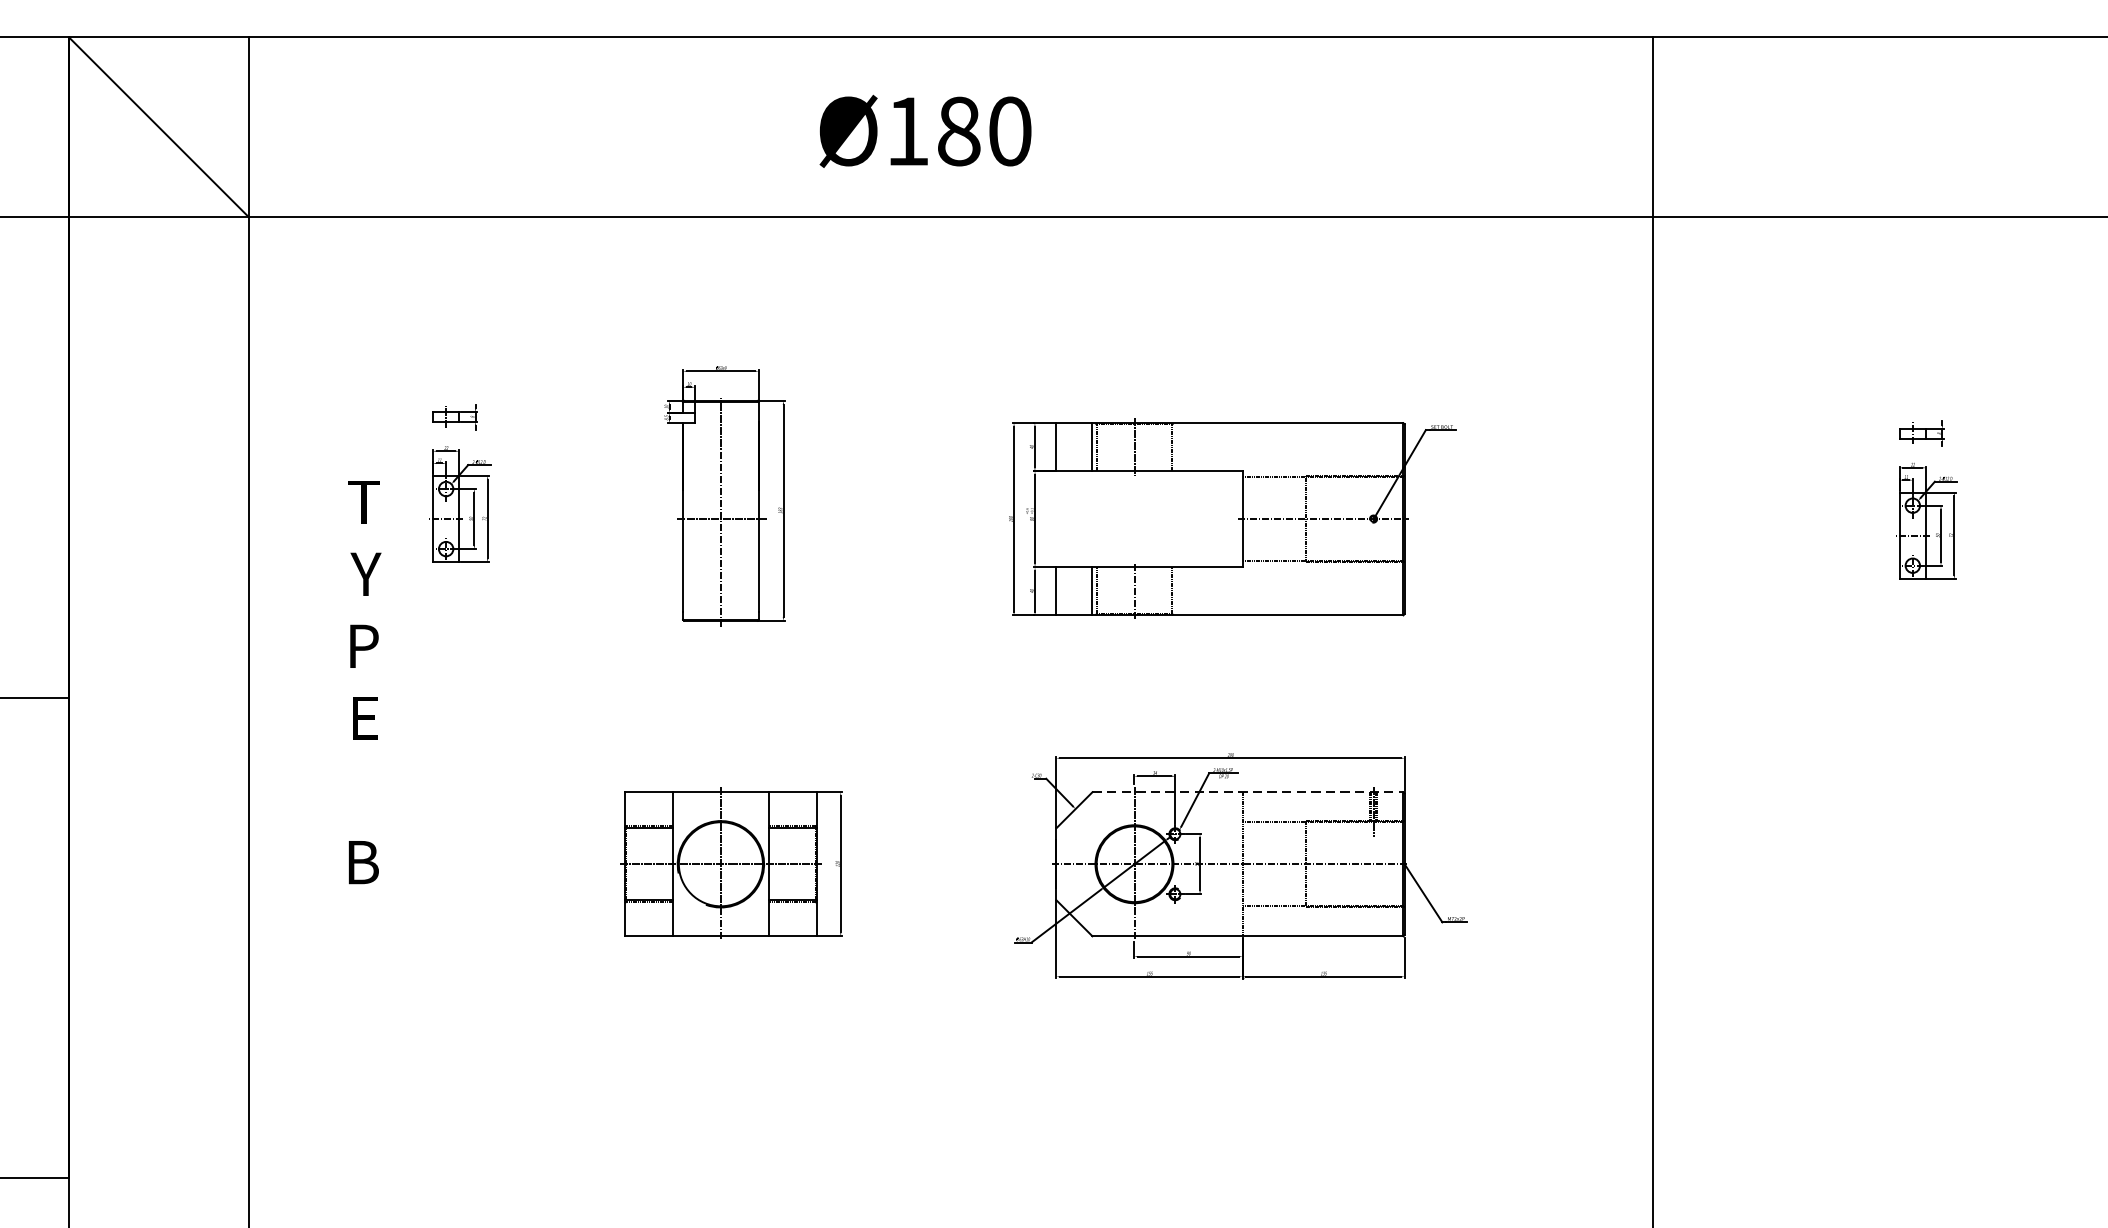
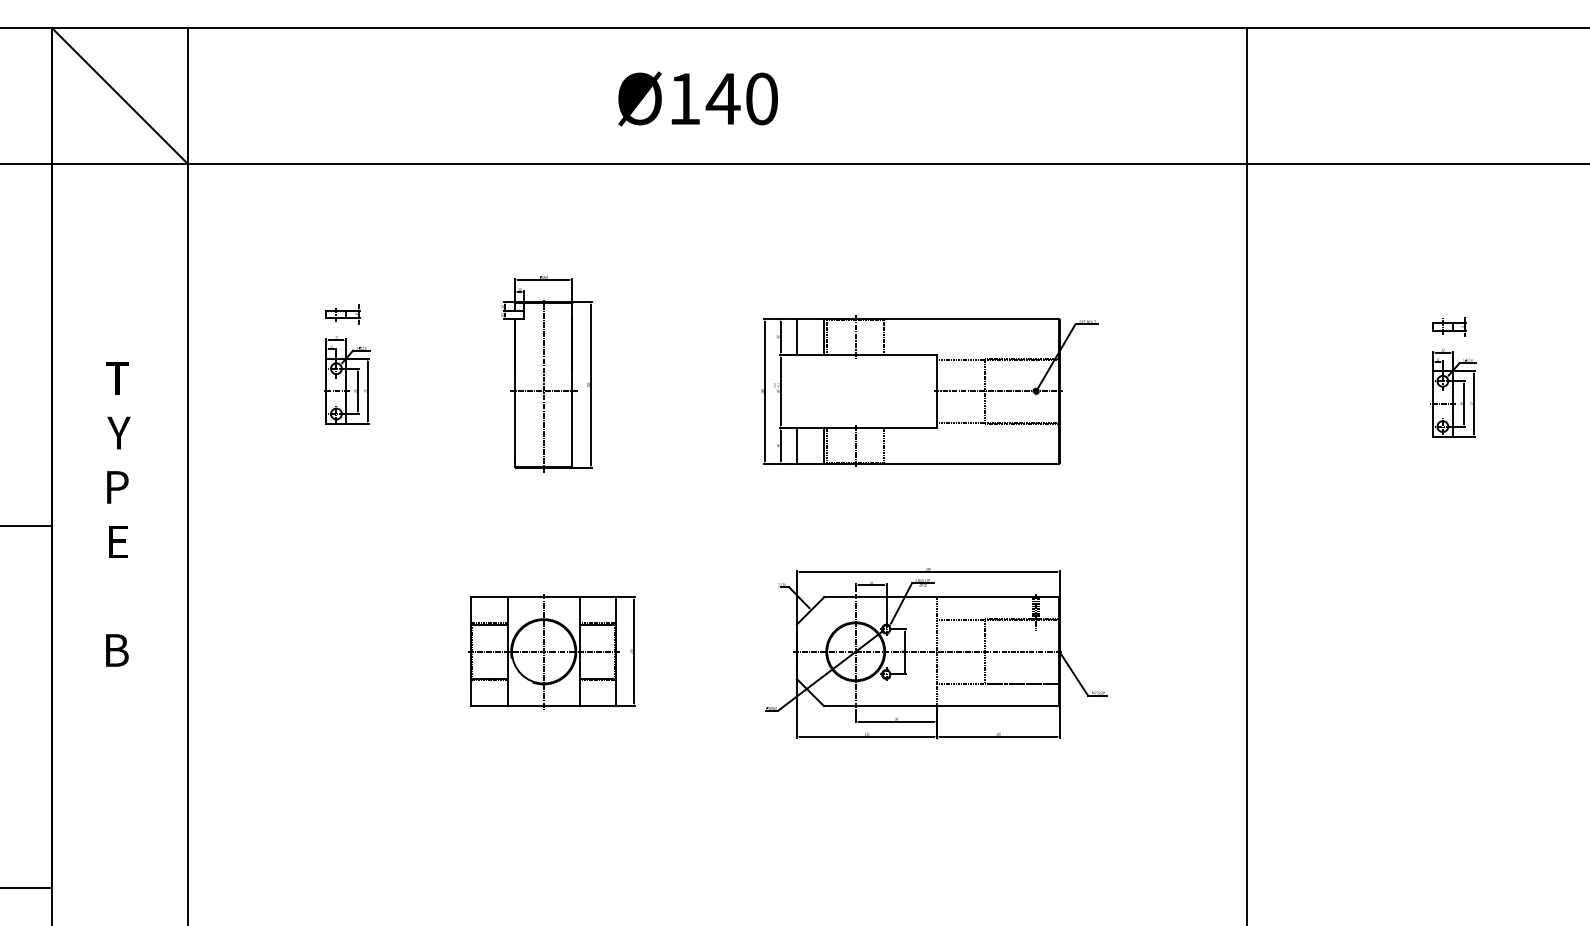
text: (957, 130) -> (722, 98), Ø180 -> Ø140
text: (365, 682) -> (118, 514), moved
line: (1248, 792) -> (941, 597), dashed -> solid

